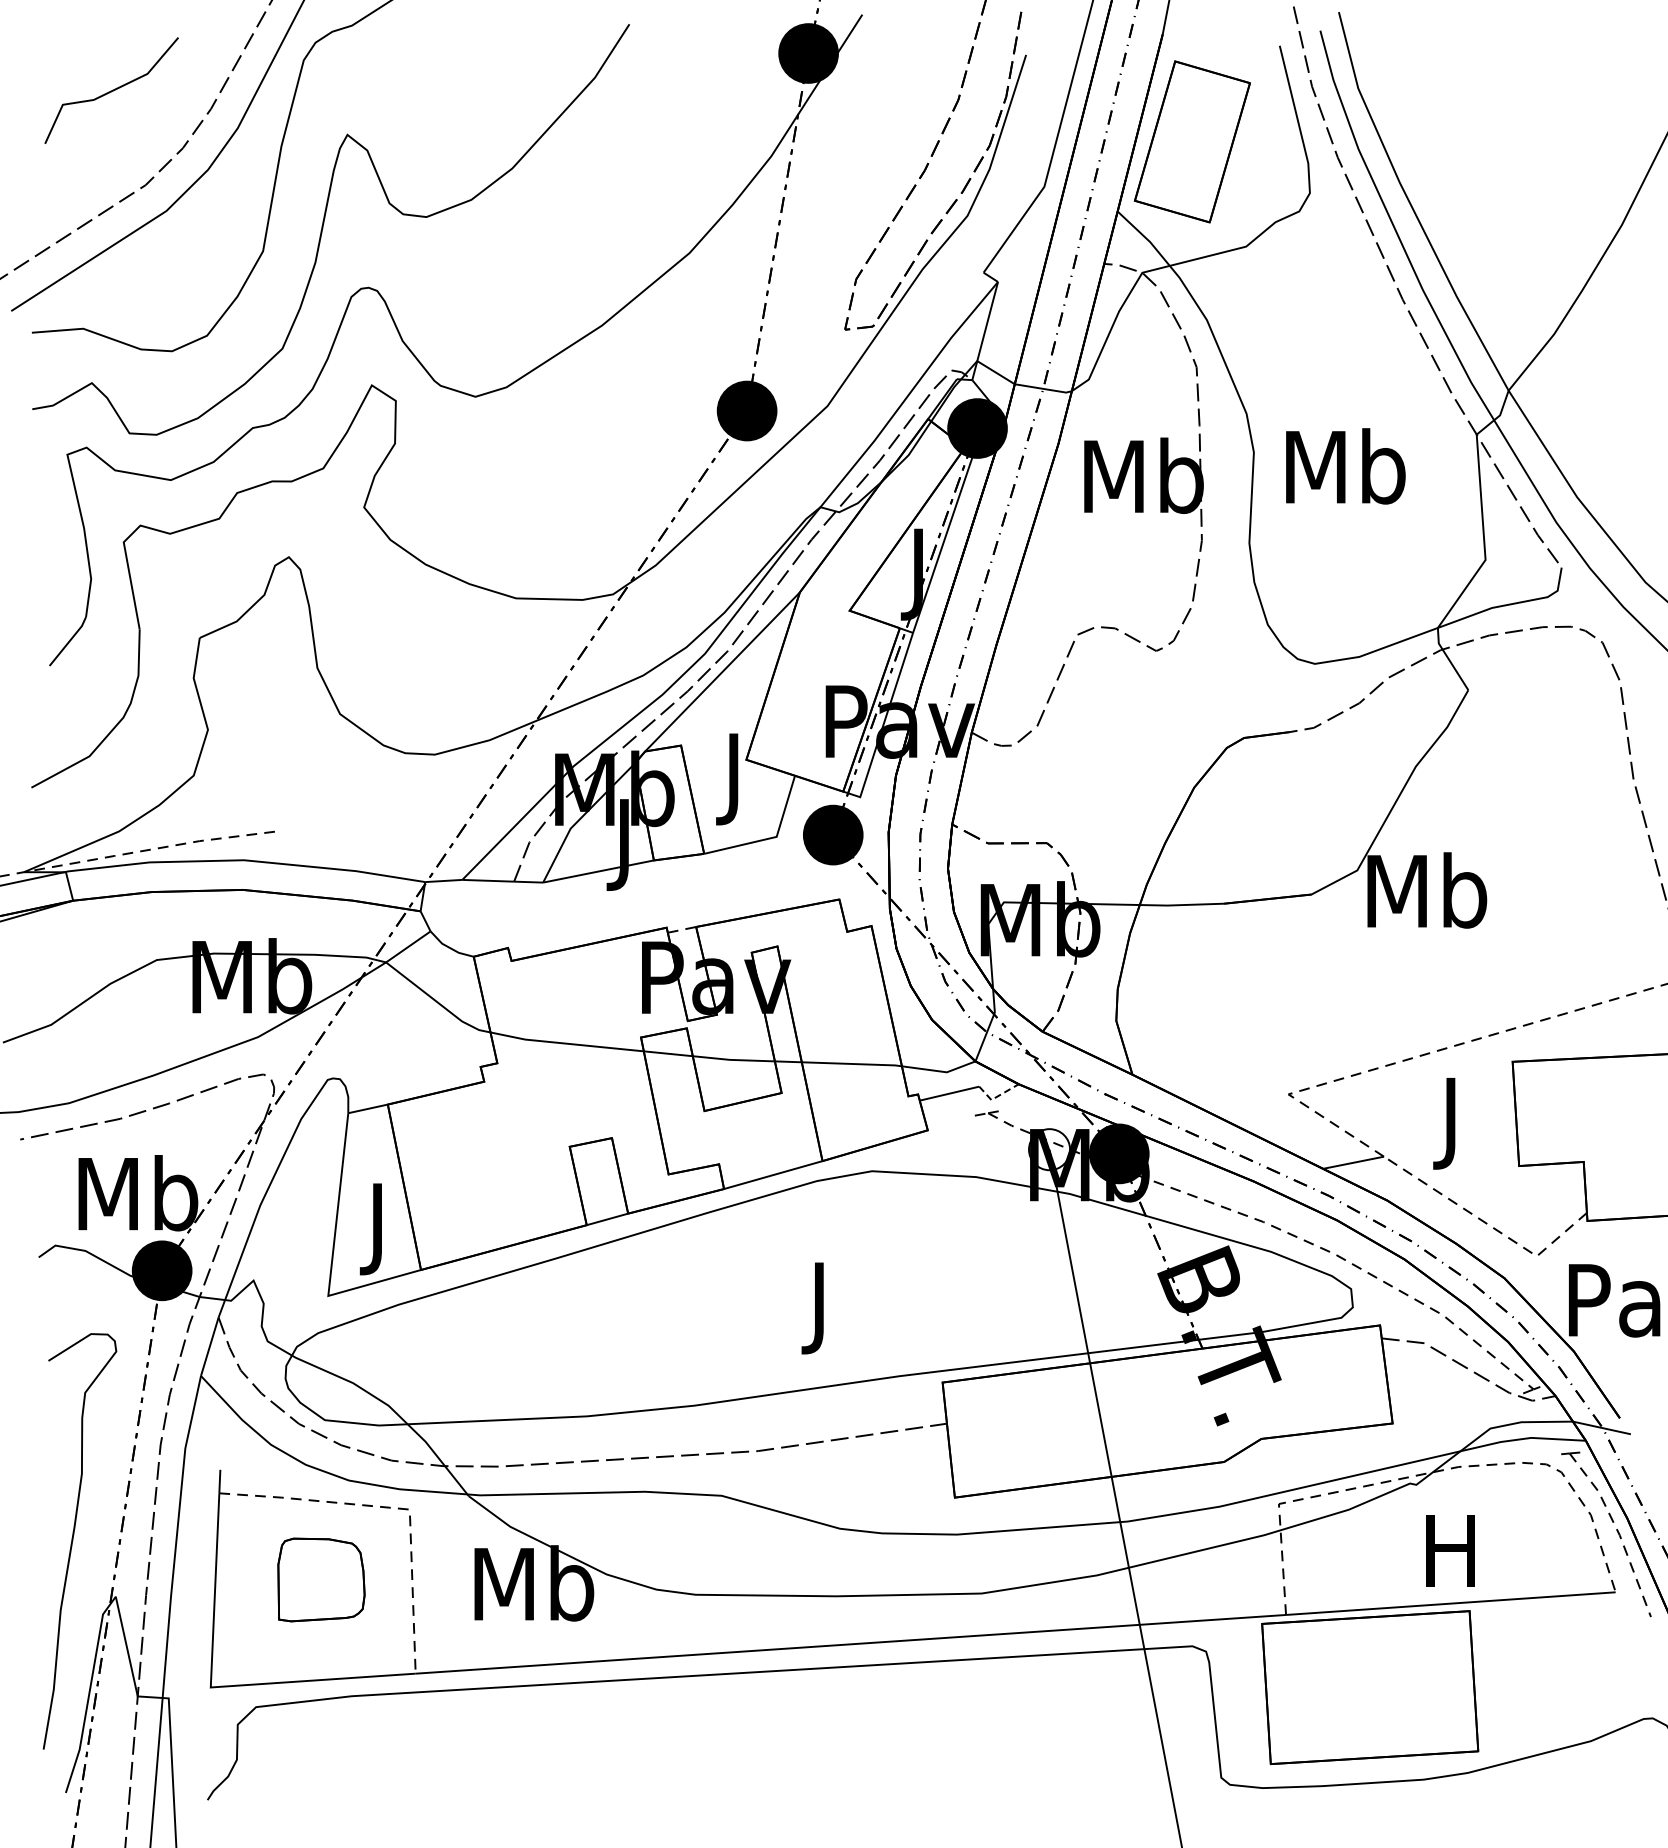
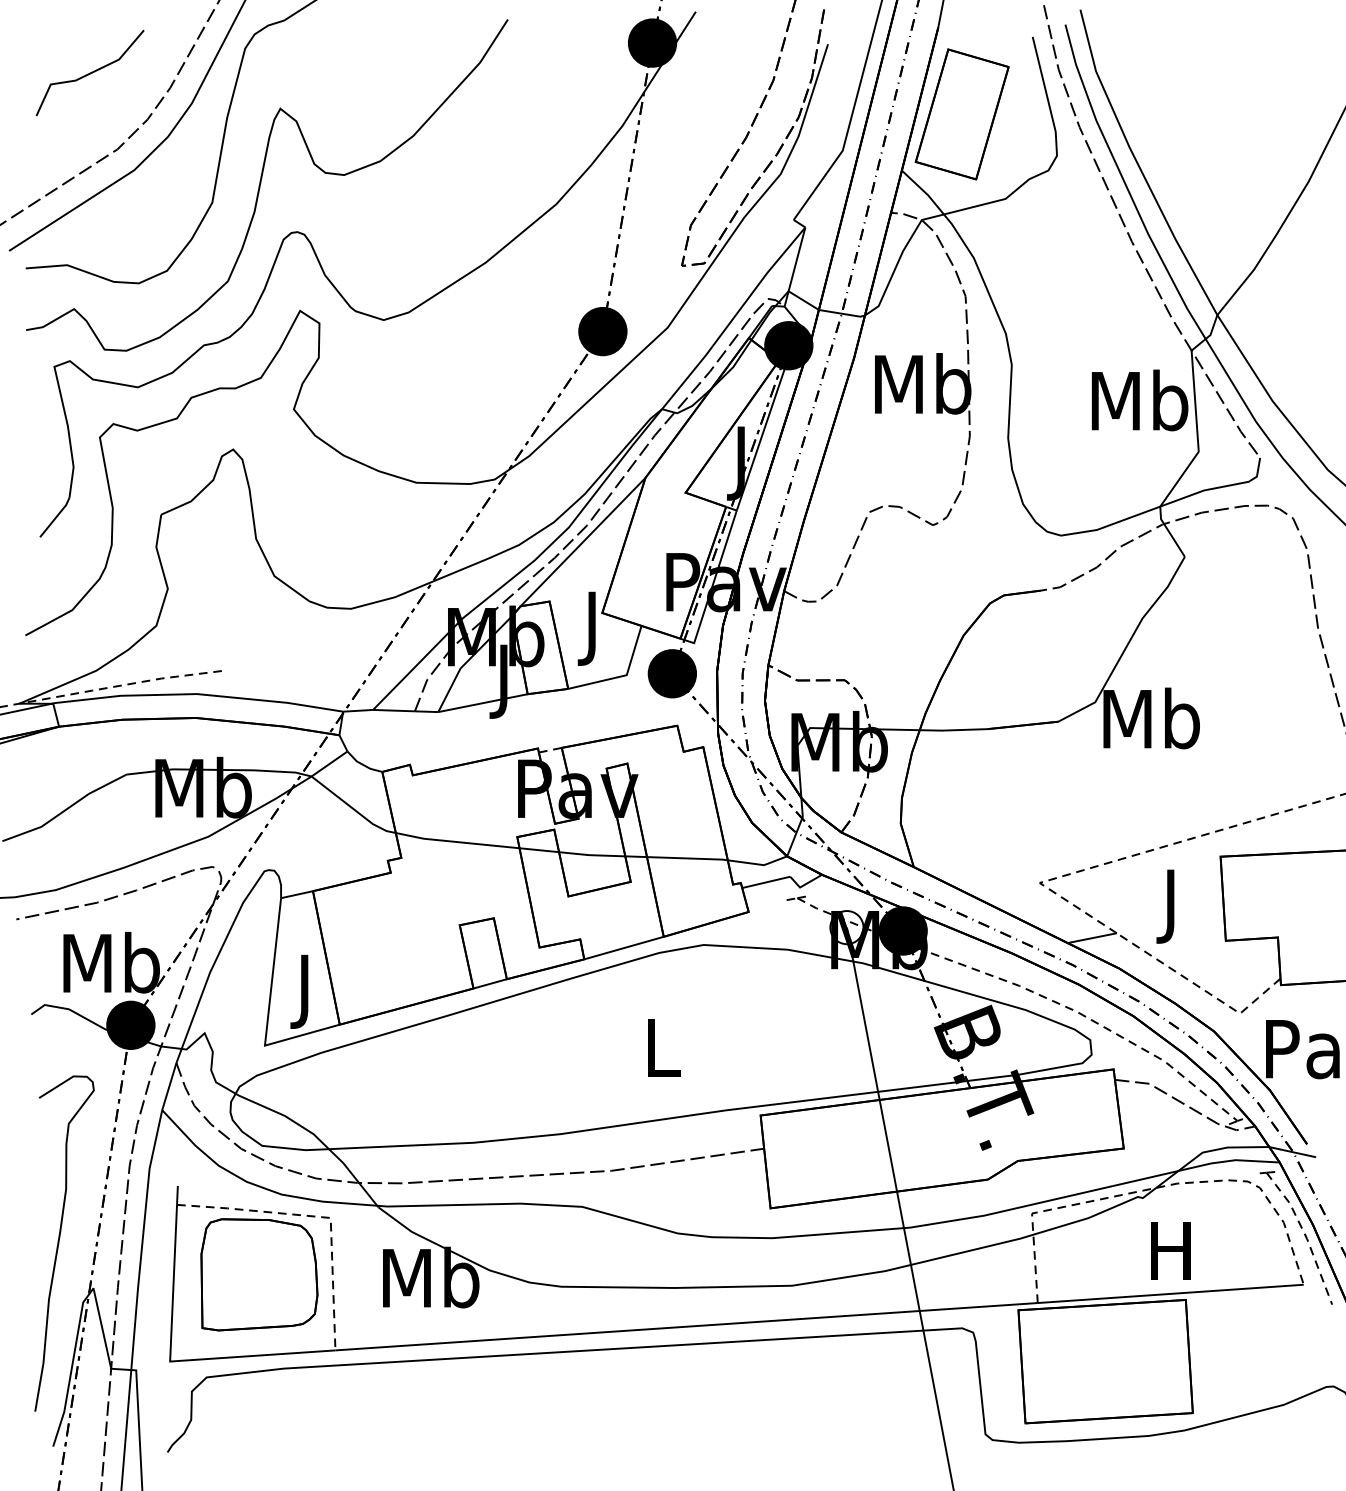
text: (1345, 466) -> (1139, 400), moved
line: (996, 1097) -> (804, 885), dashed -> solid
text: (822, 1308) -> (663, 1055), J -> L
part: (321, 1579) -> (259, 1274), size x1.67

